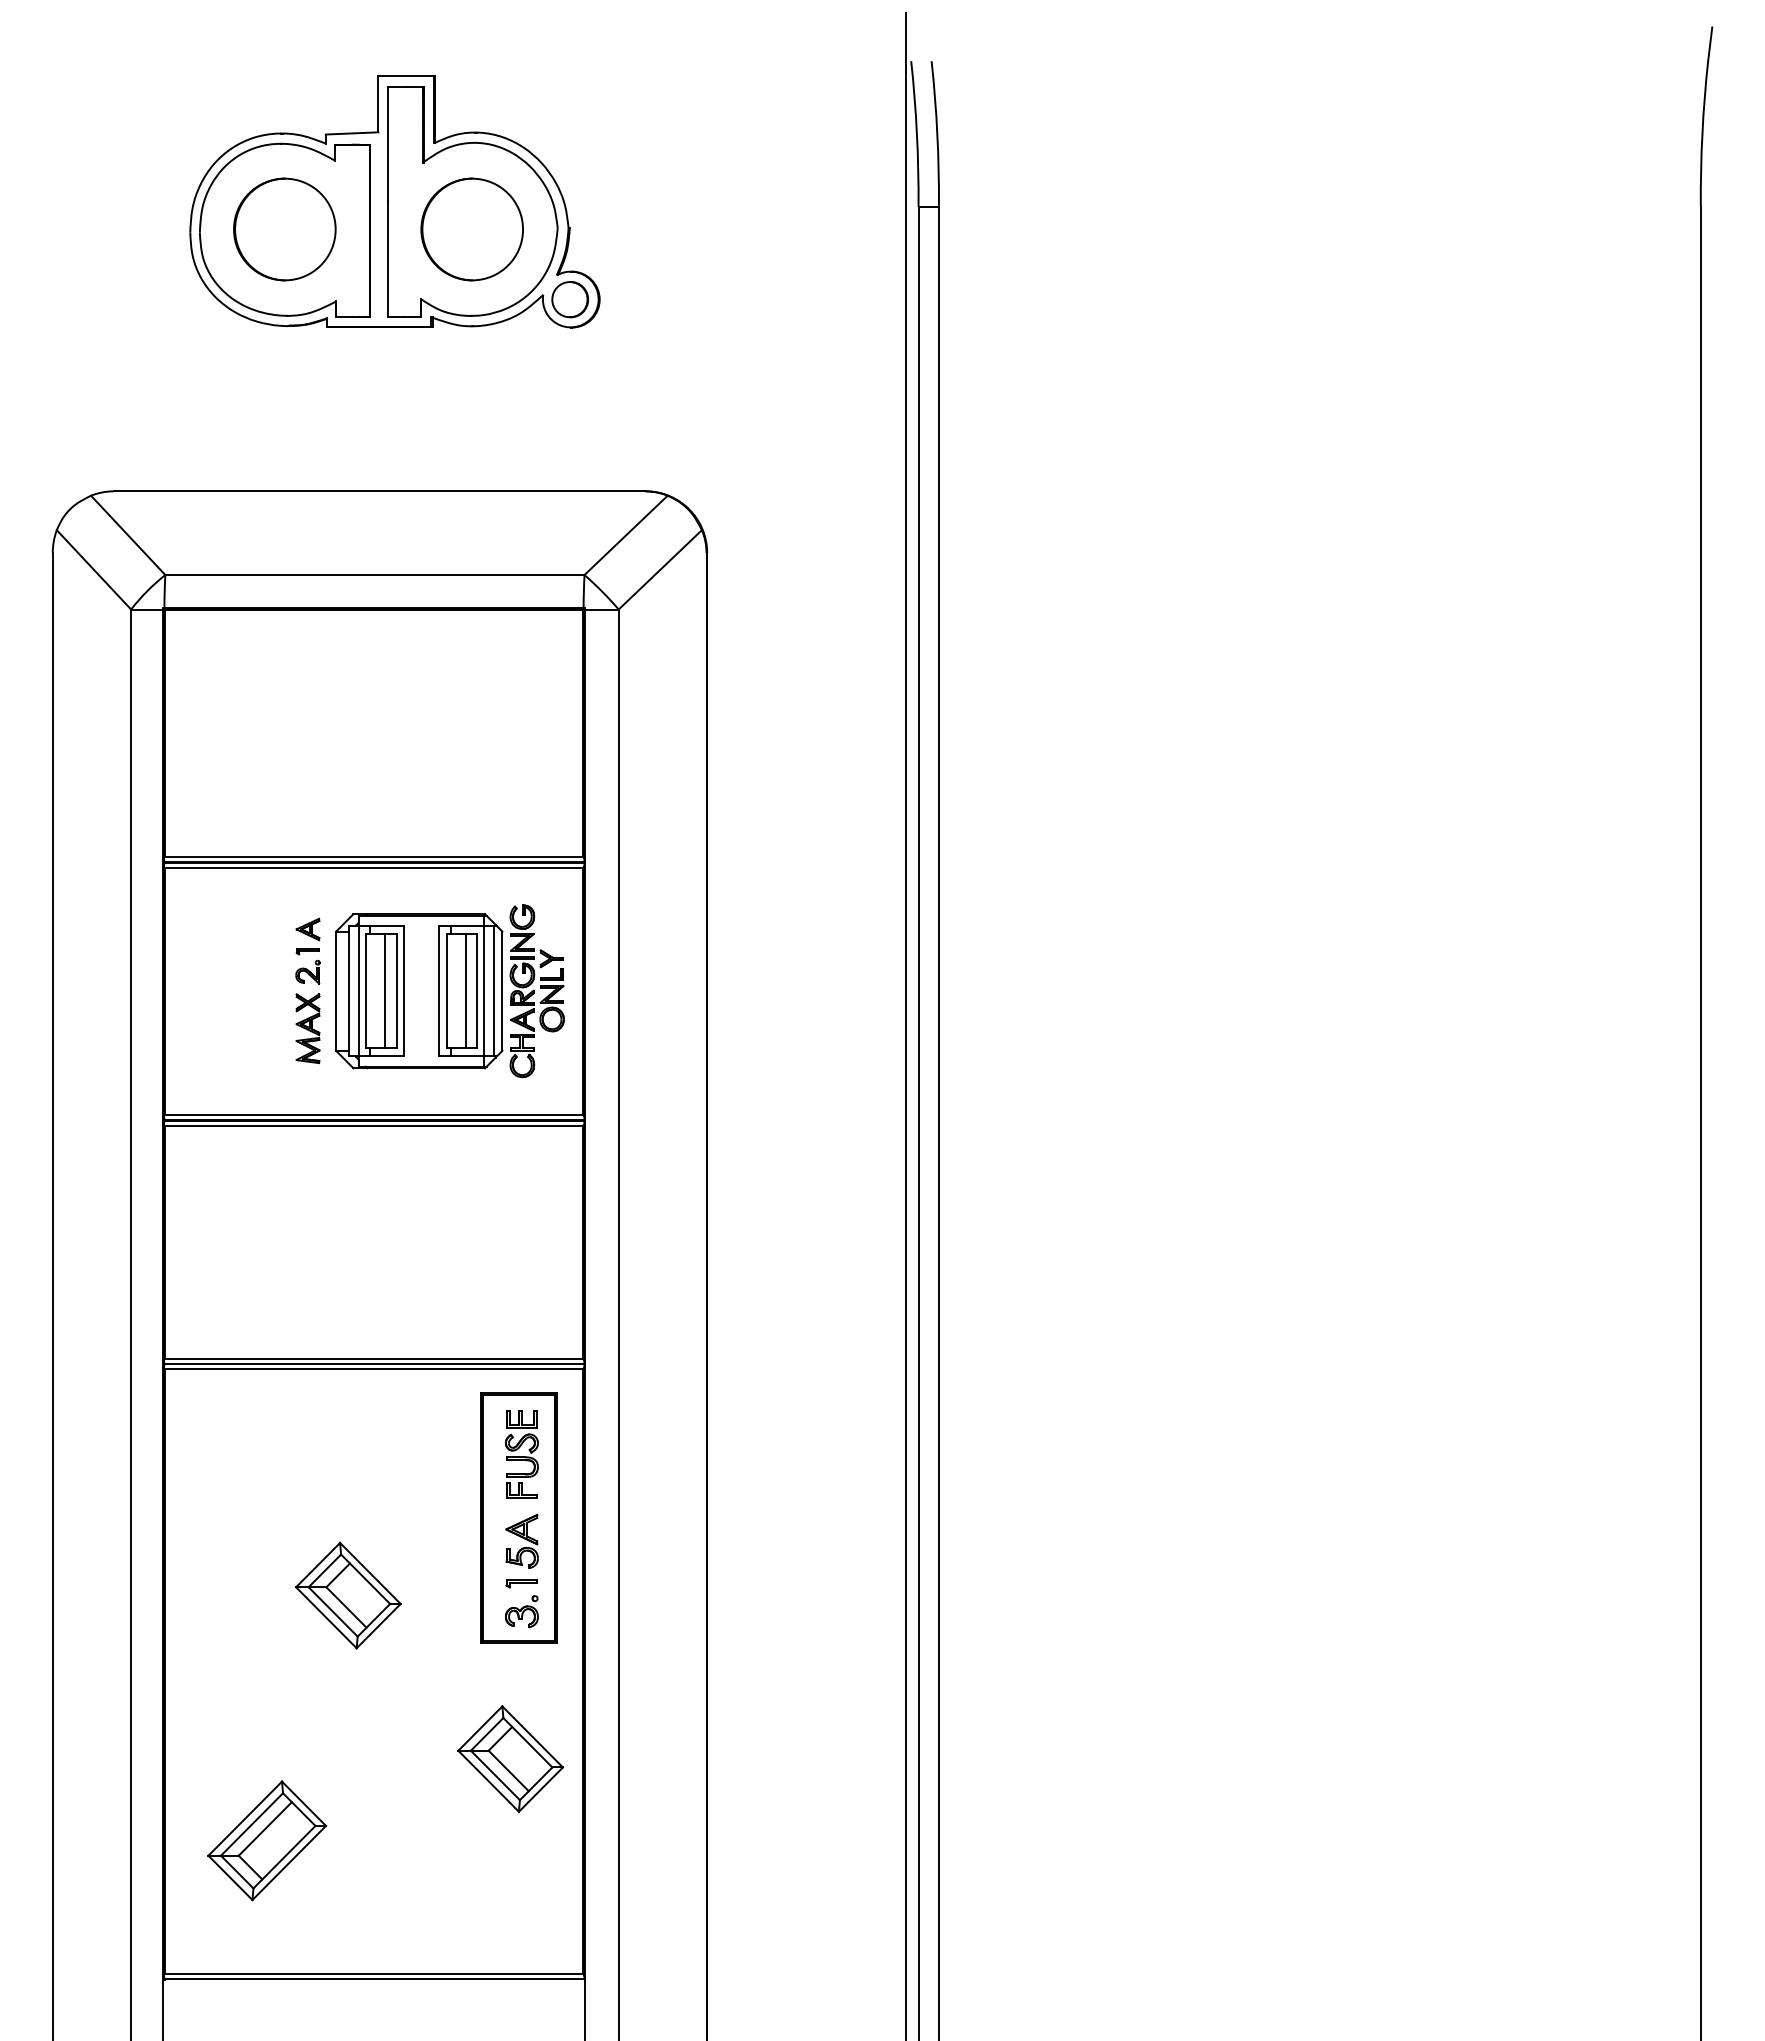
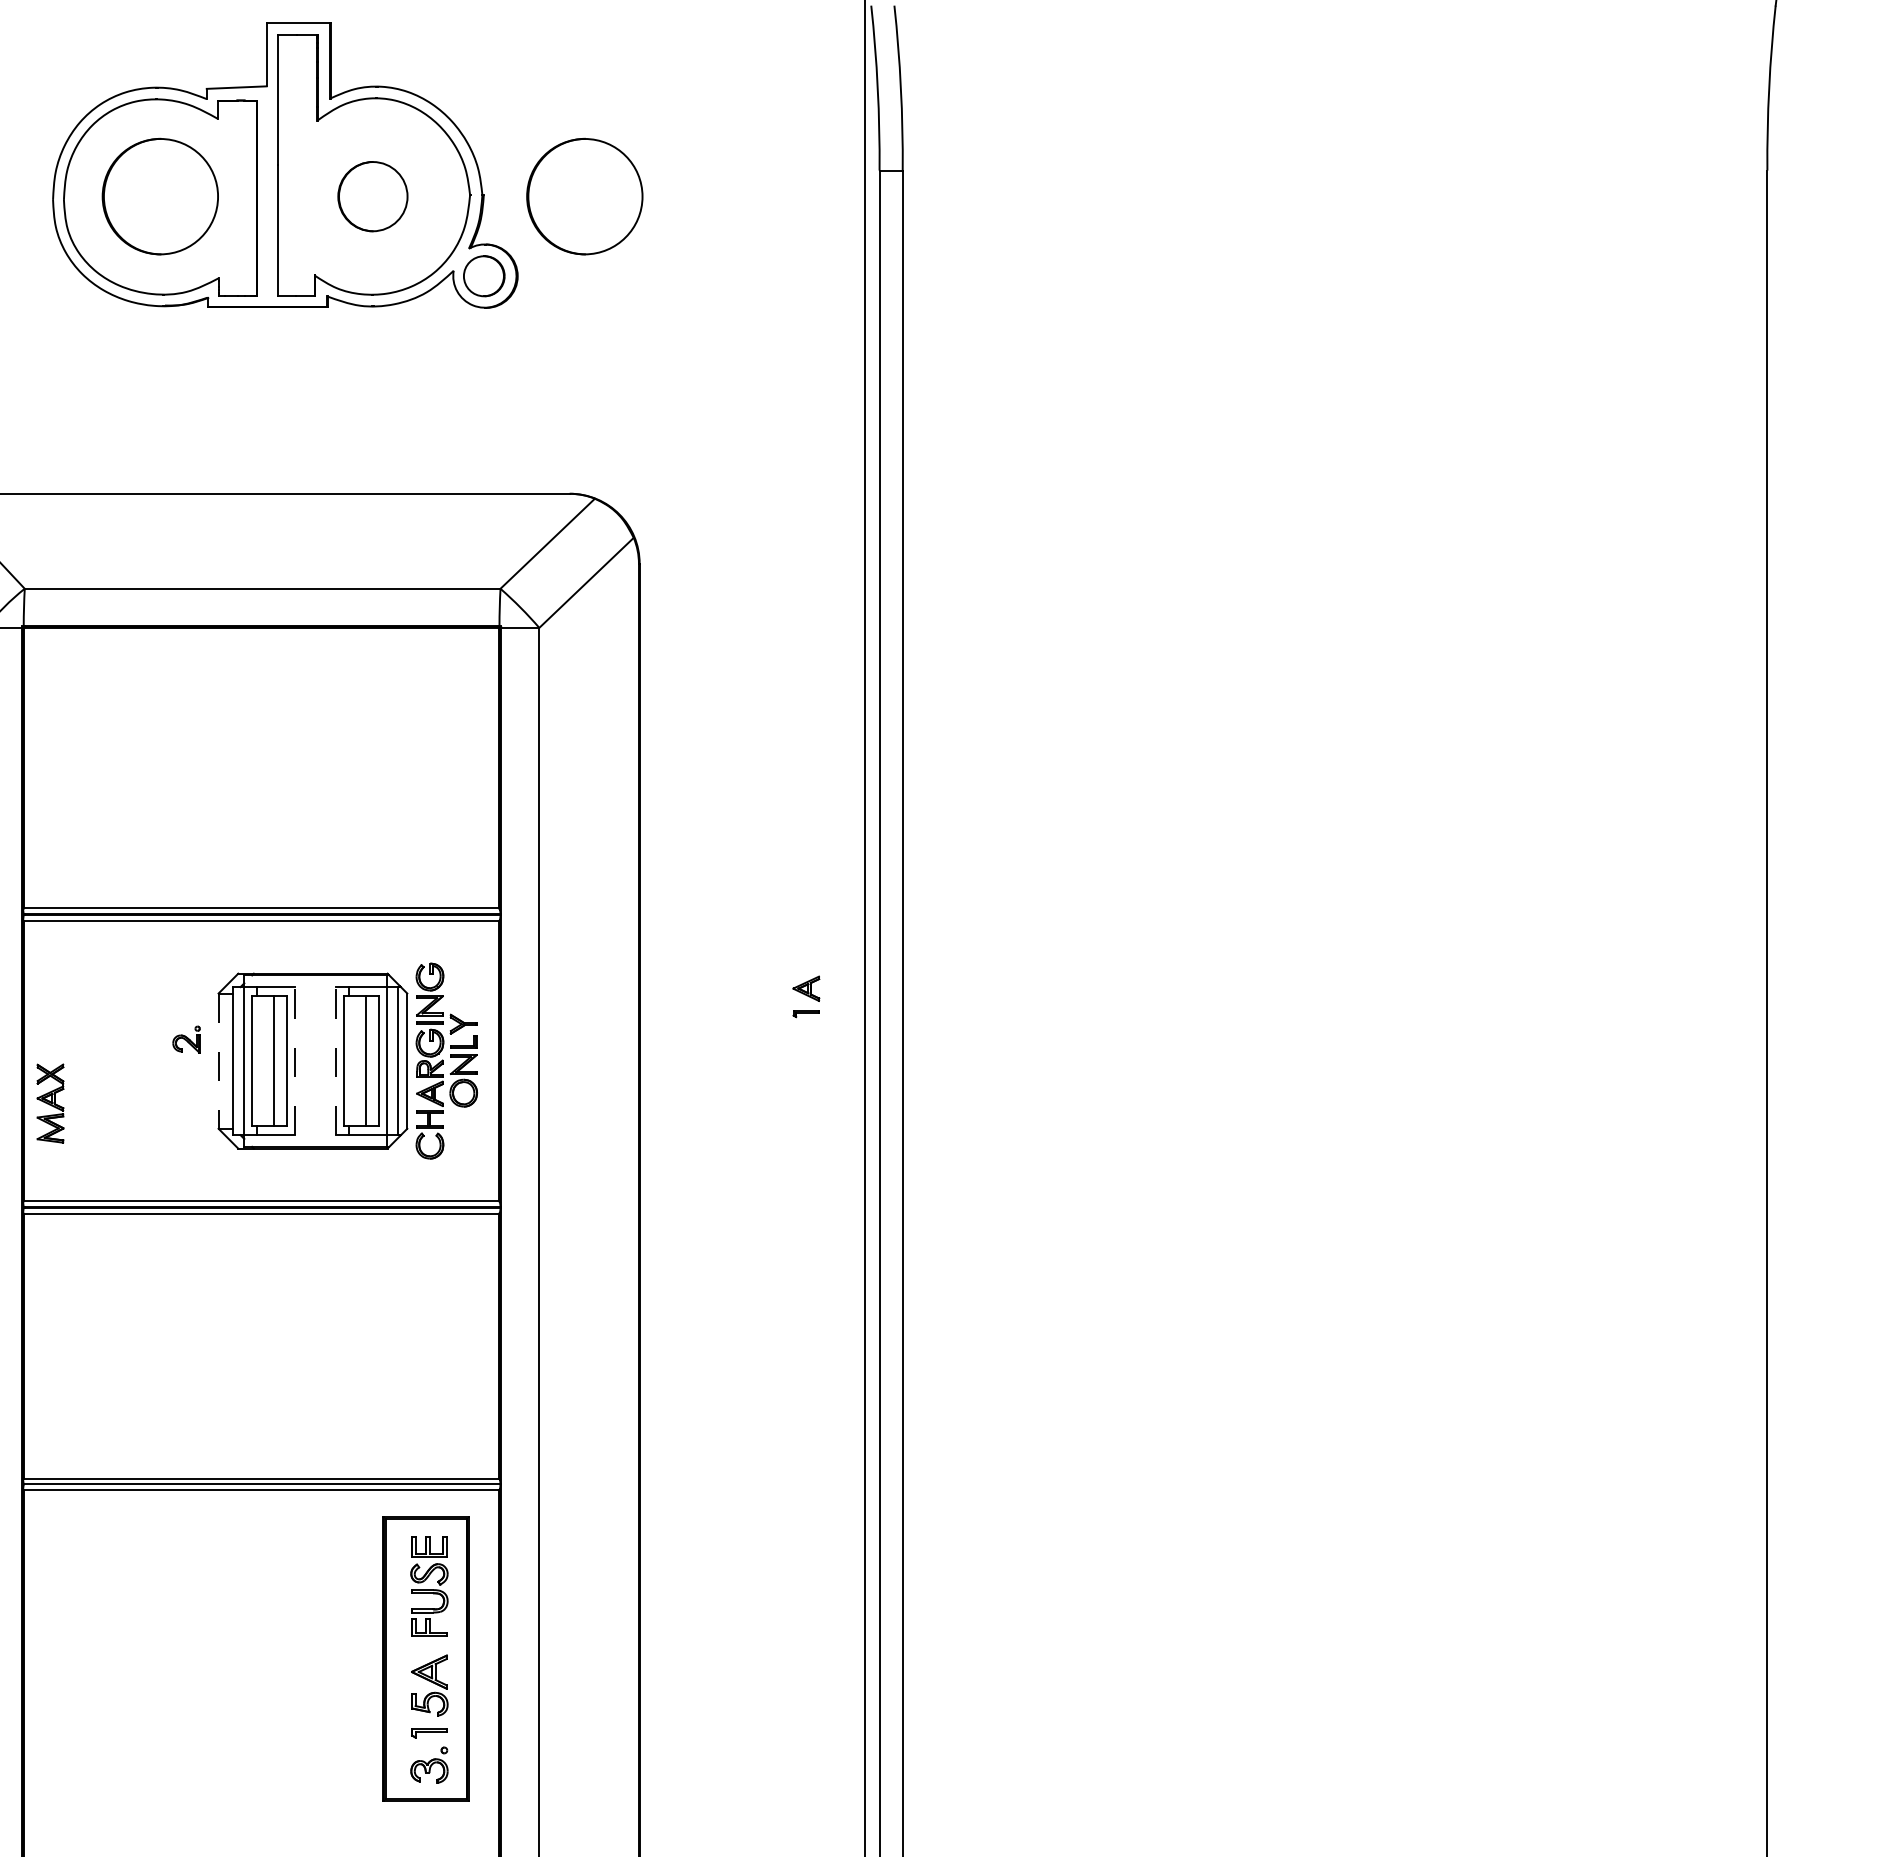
part: (471, 229) -> (372, 196), size x0.6
part: (658, 229) -> (584, 196), added
part: (307, 936) -> (805, 996), moved
line: (403, 990) -> (295, 1060), solid -> dashed
line: (439, 990) -> (335, 1060), solid -> dashed
line: (336, 991) -> (219, 1061), solid -> dashed
part: (307, 1028) -> (49, 1103), moved
part: (347, 1595) -> (231, 1746), removed

